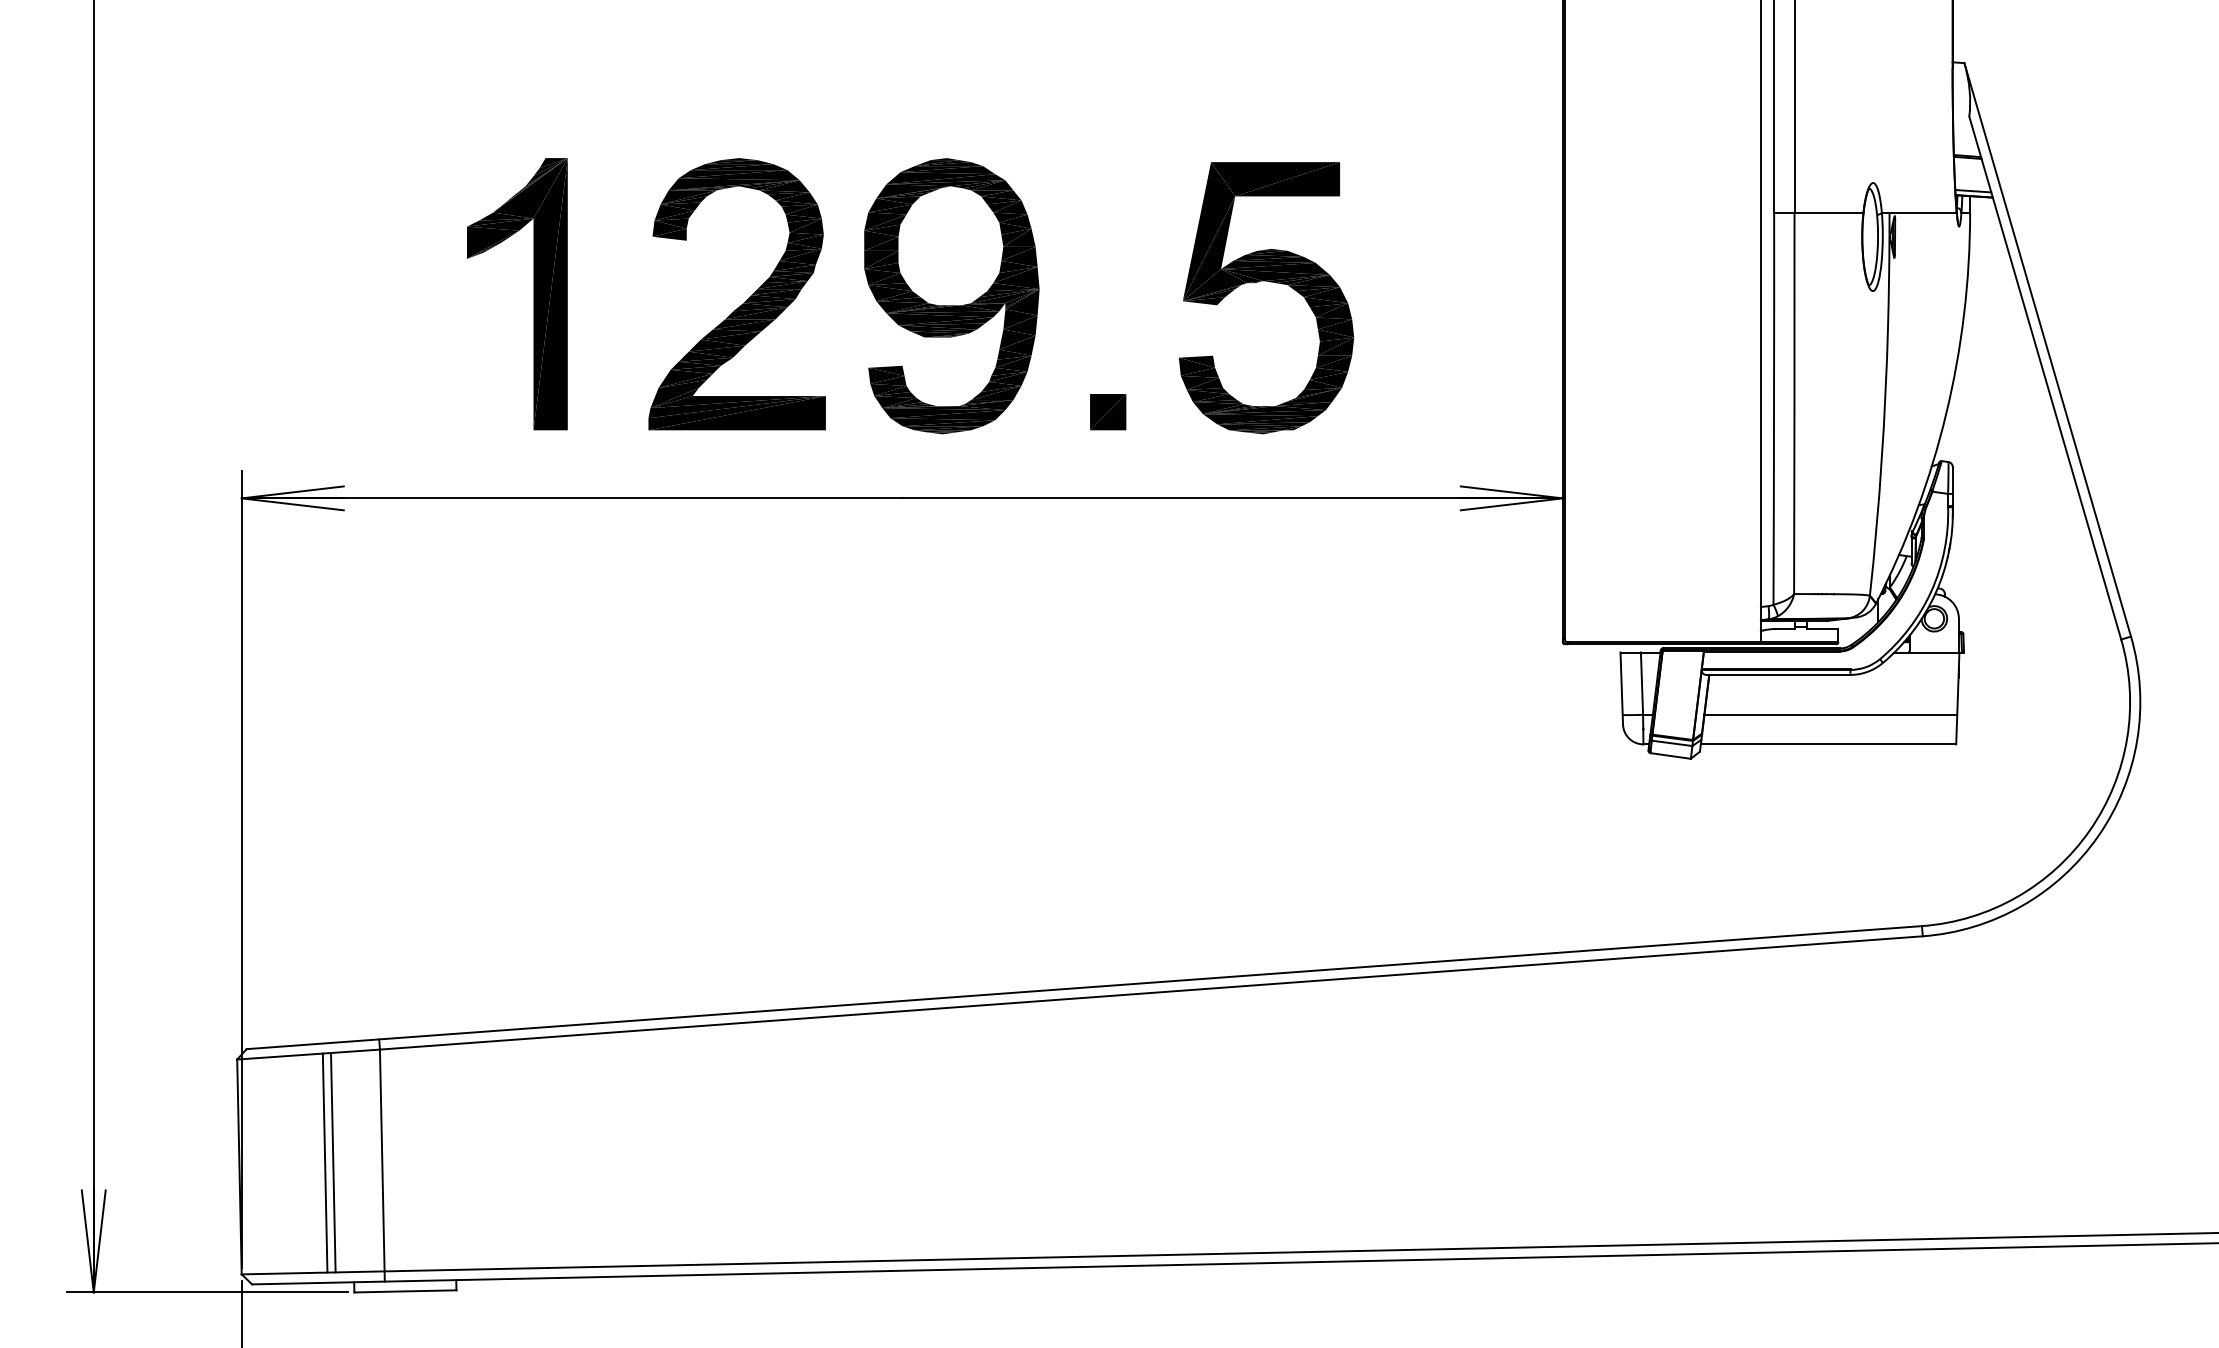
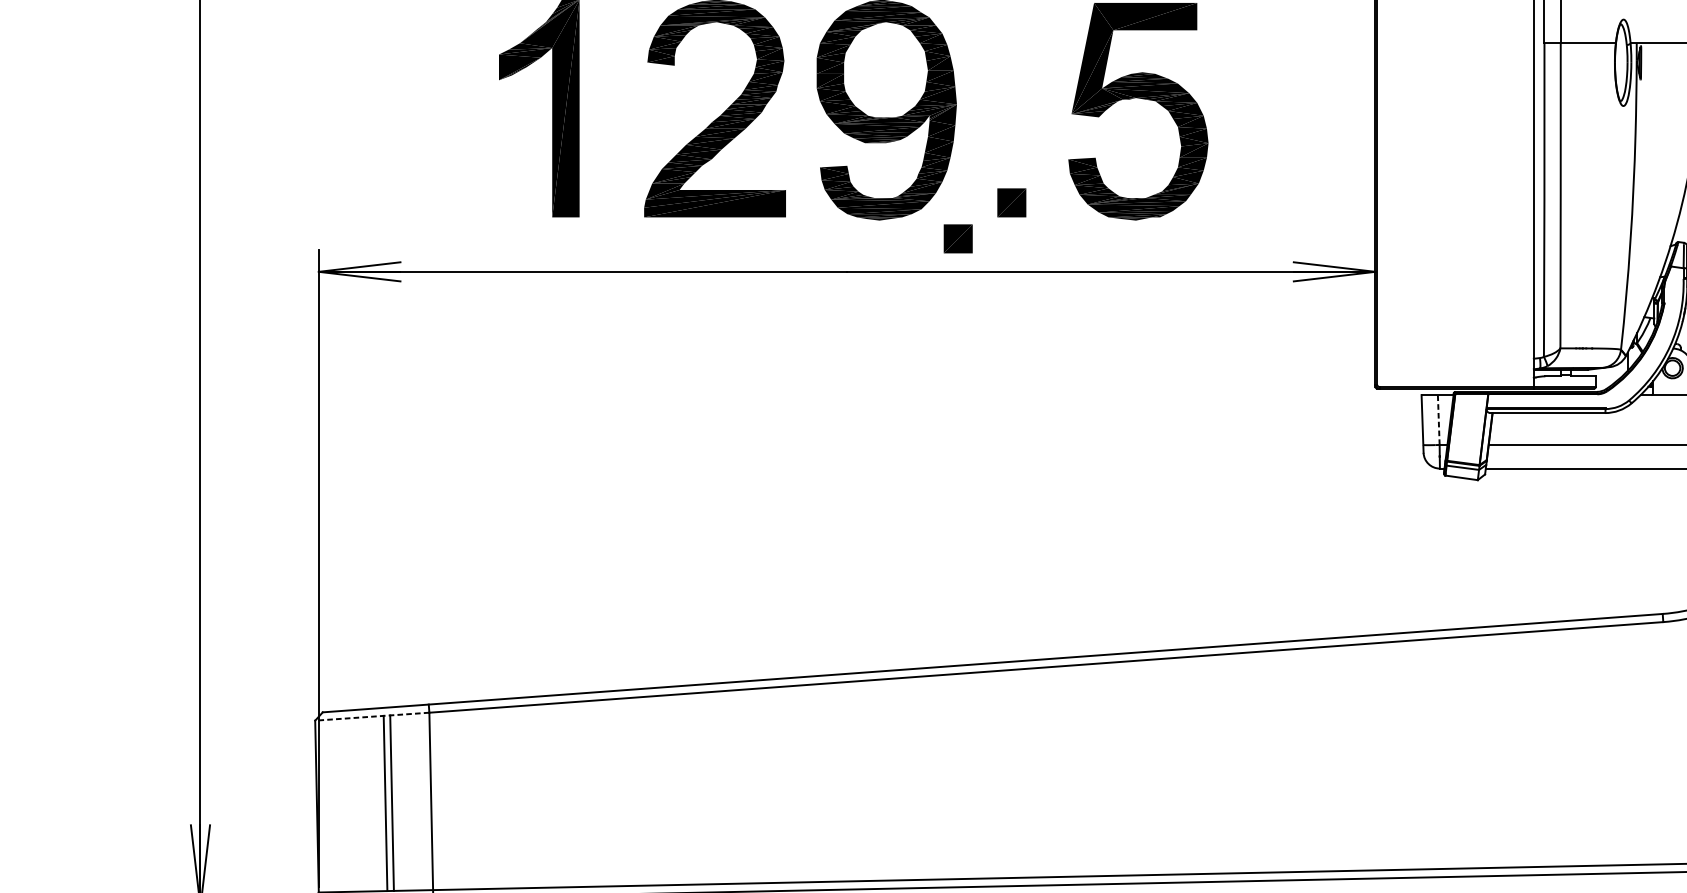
part: (1041, 457) -> (958, 239), added
line: (1641, 683) -> (1438, 419), solid -> dashed
line: (308, 1054) -> (372, 716), solid -> dashed

